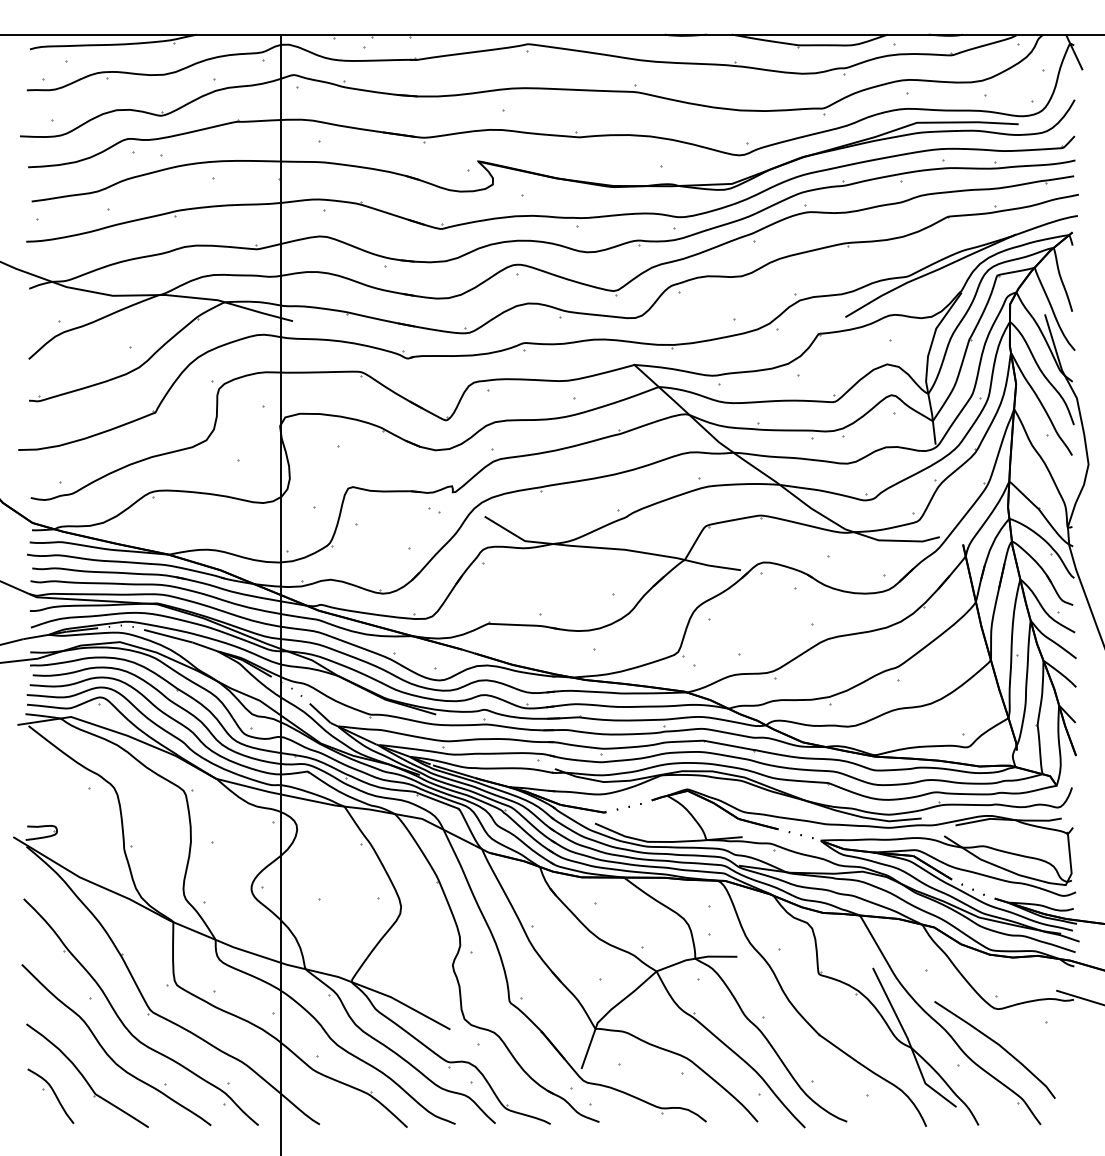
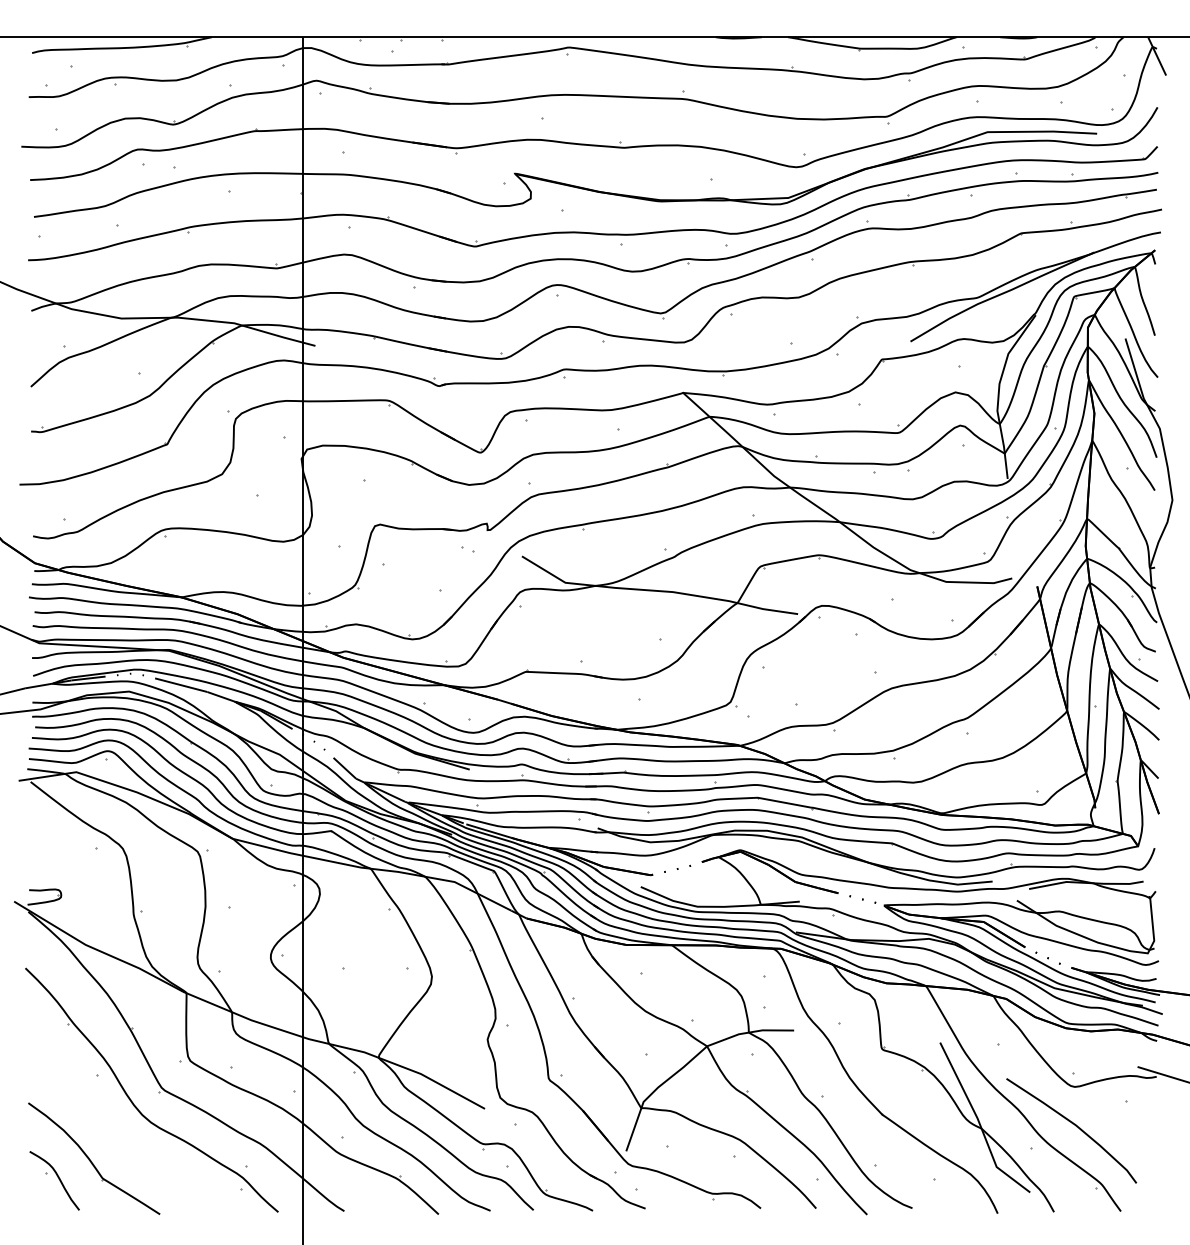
part: (106, 1051) -> (114, 1132), removed

